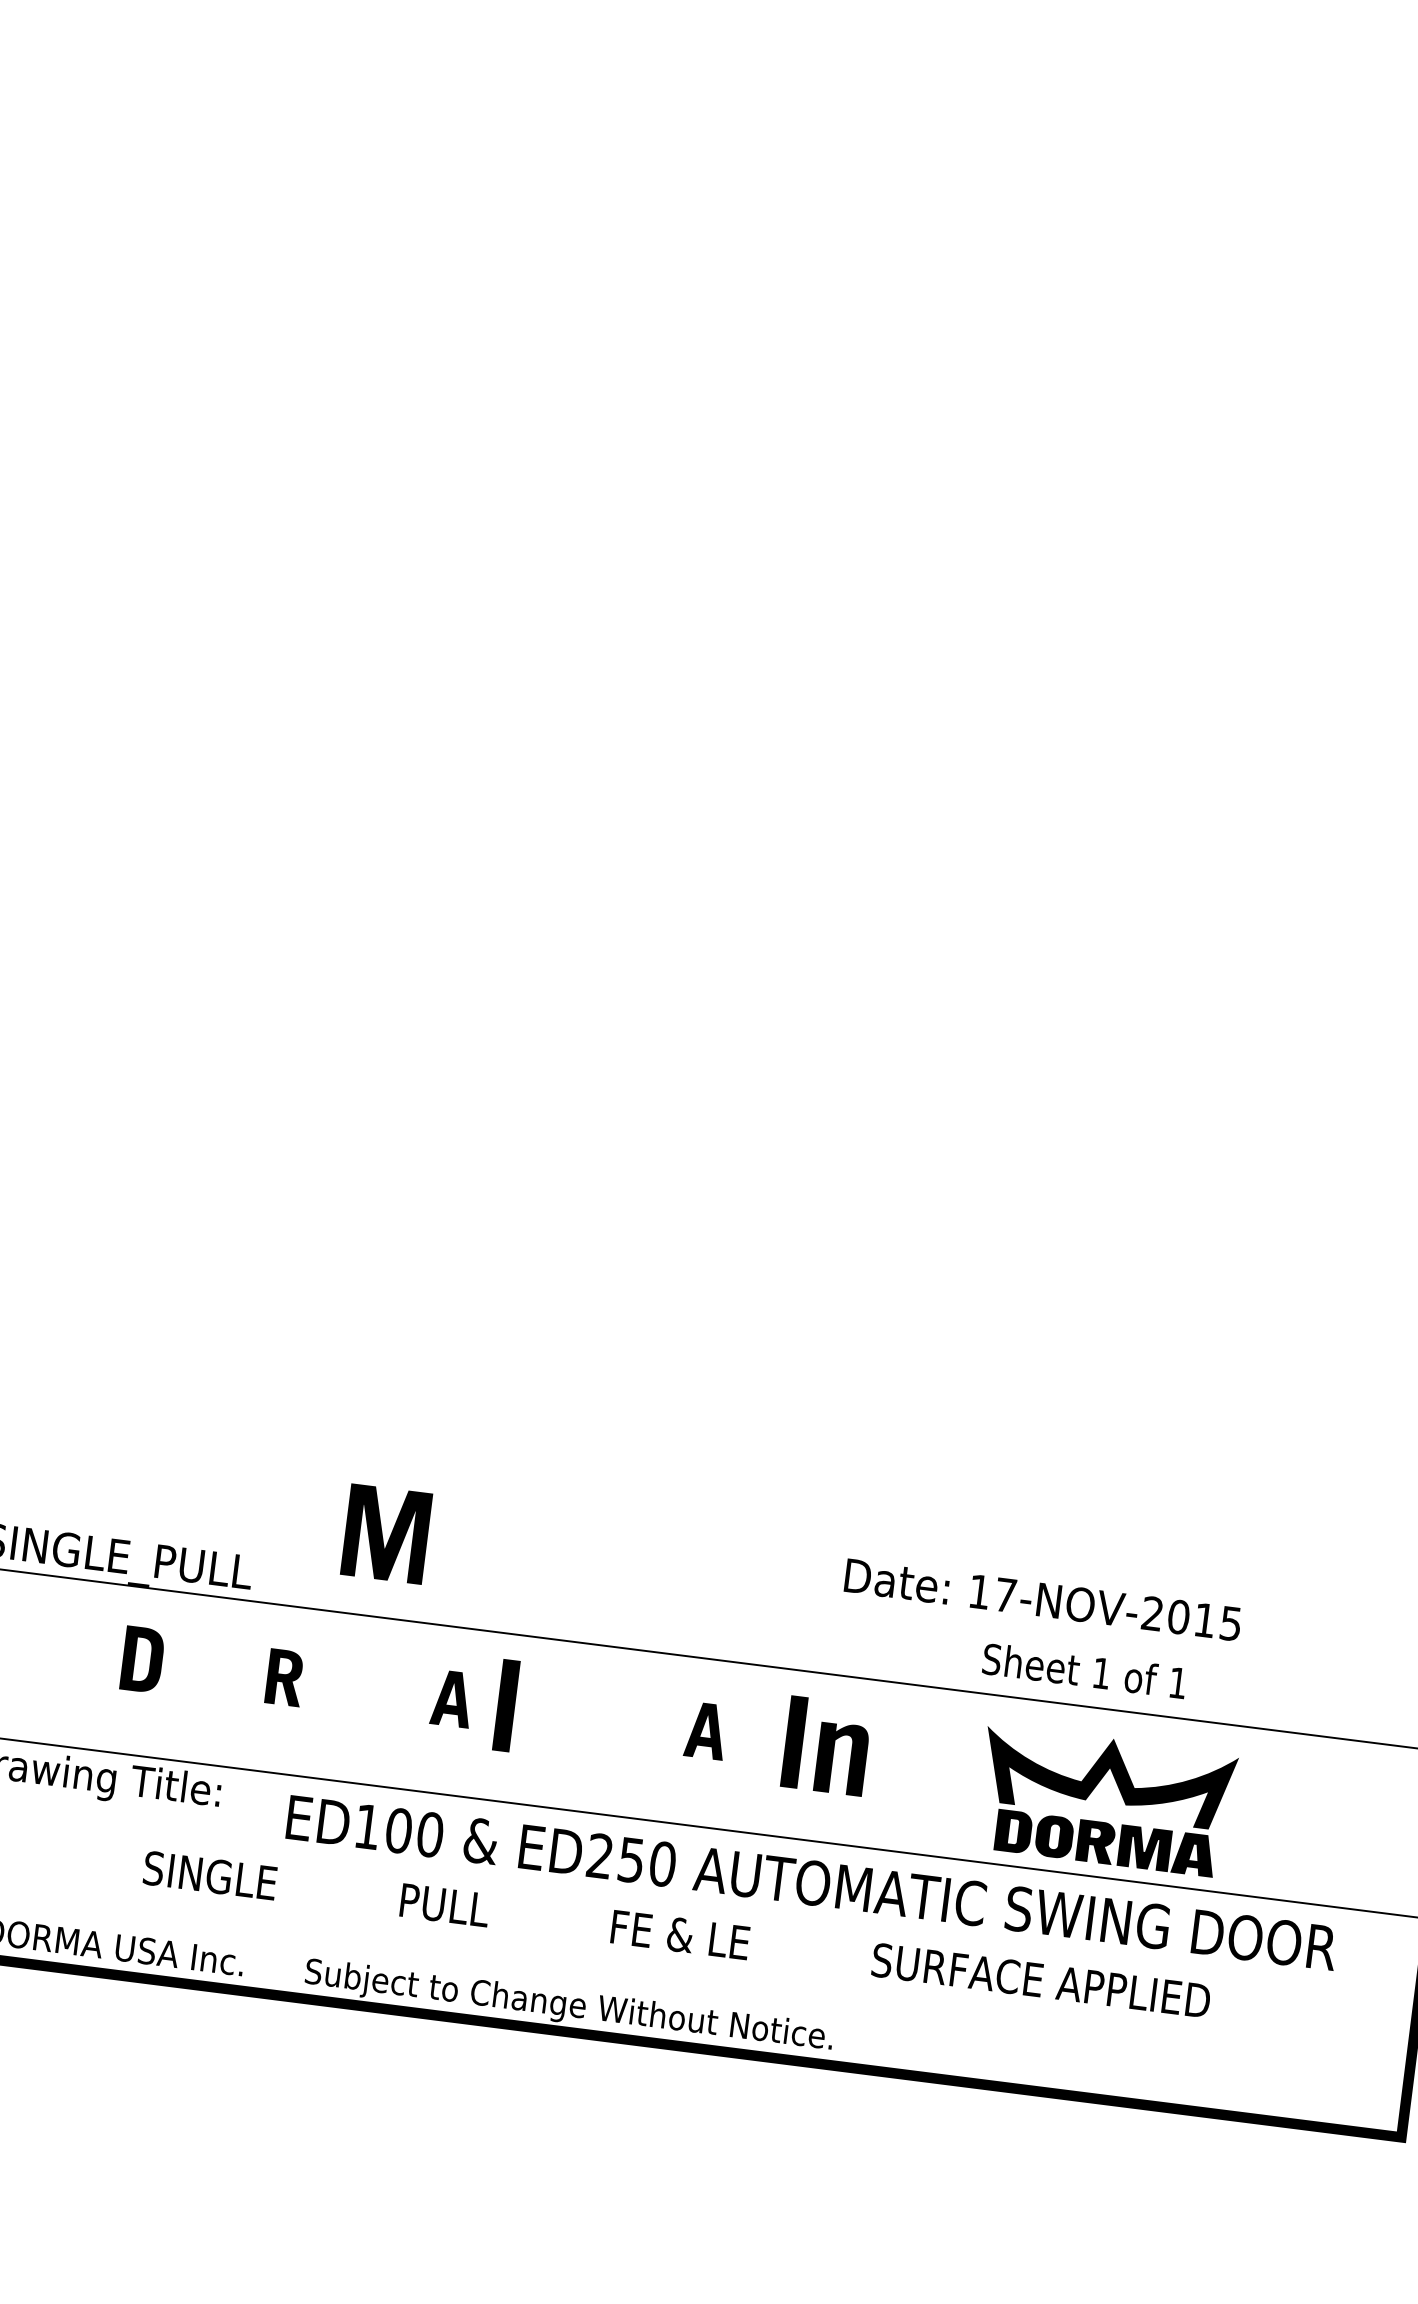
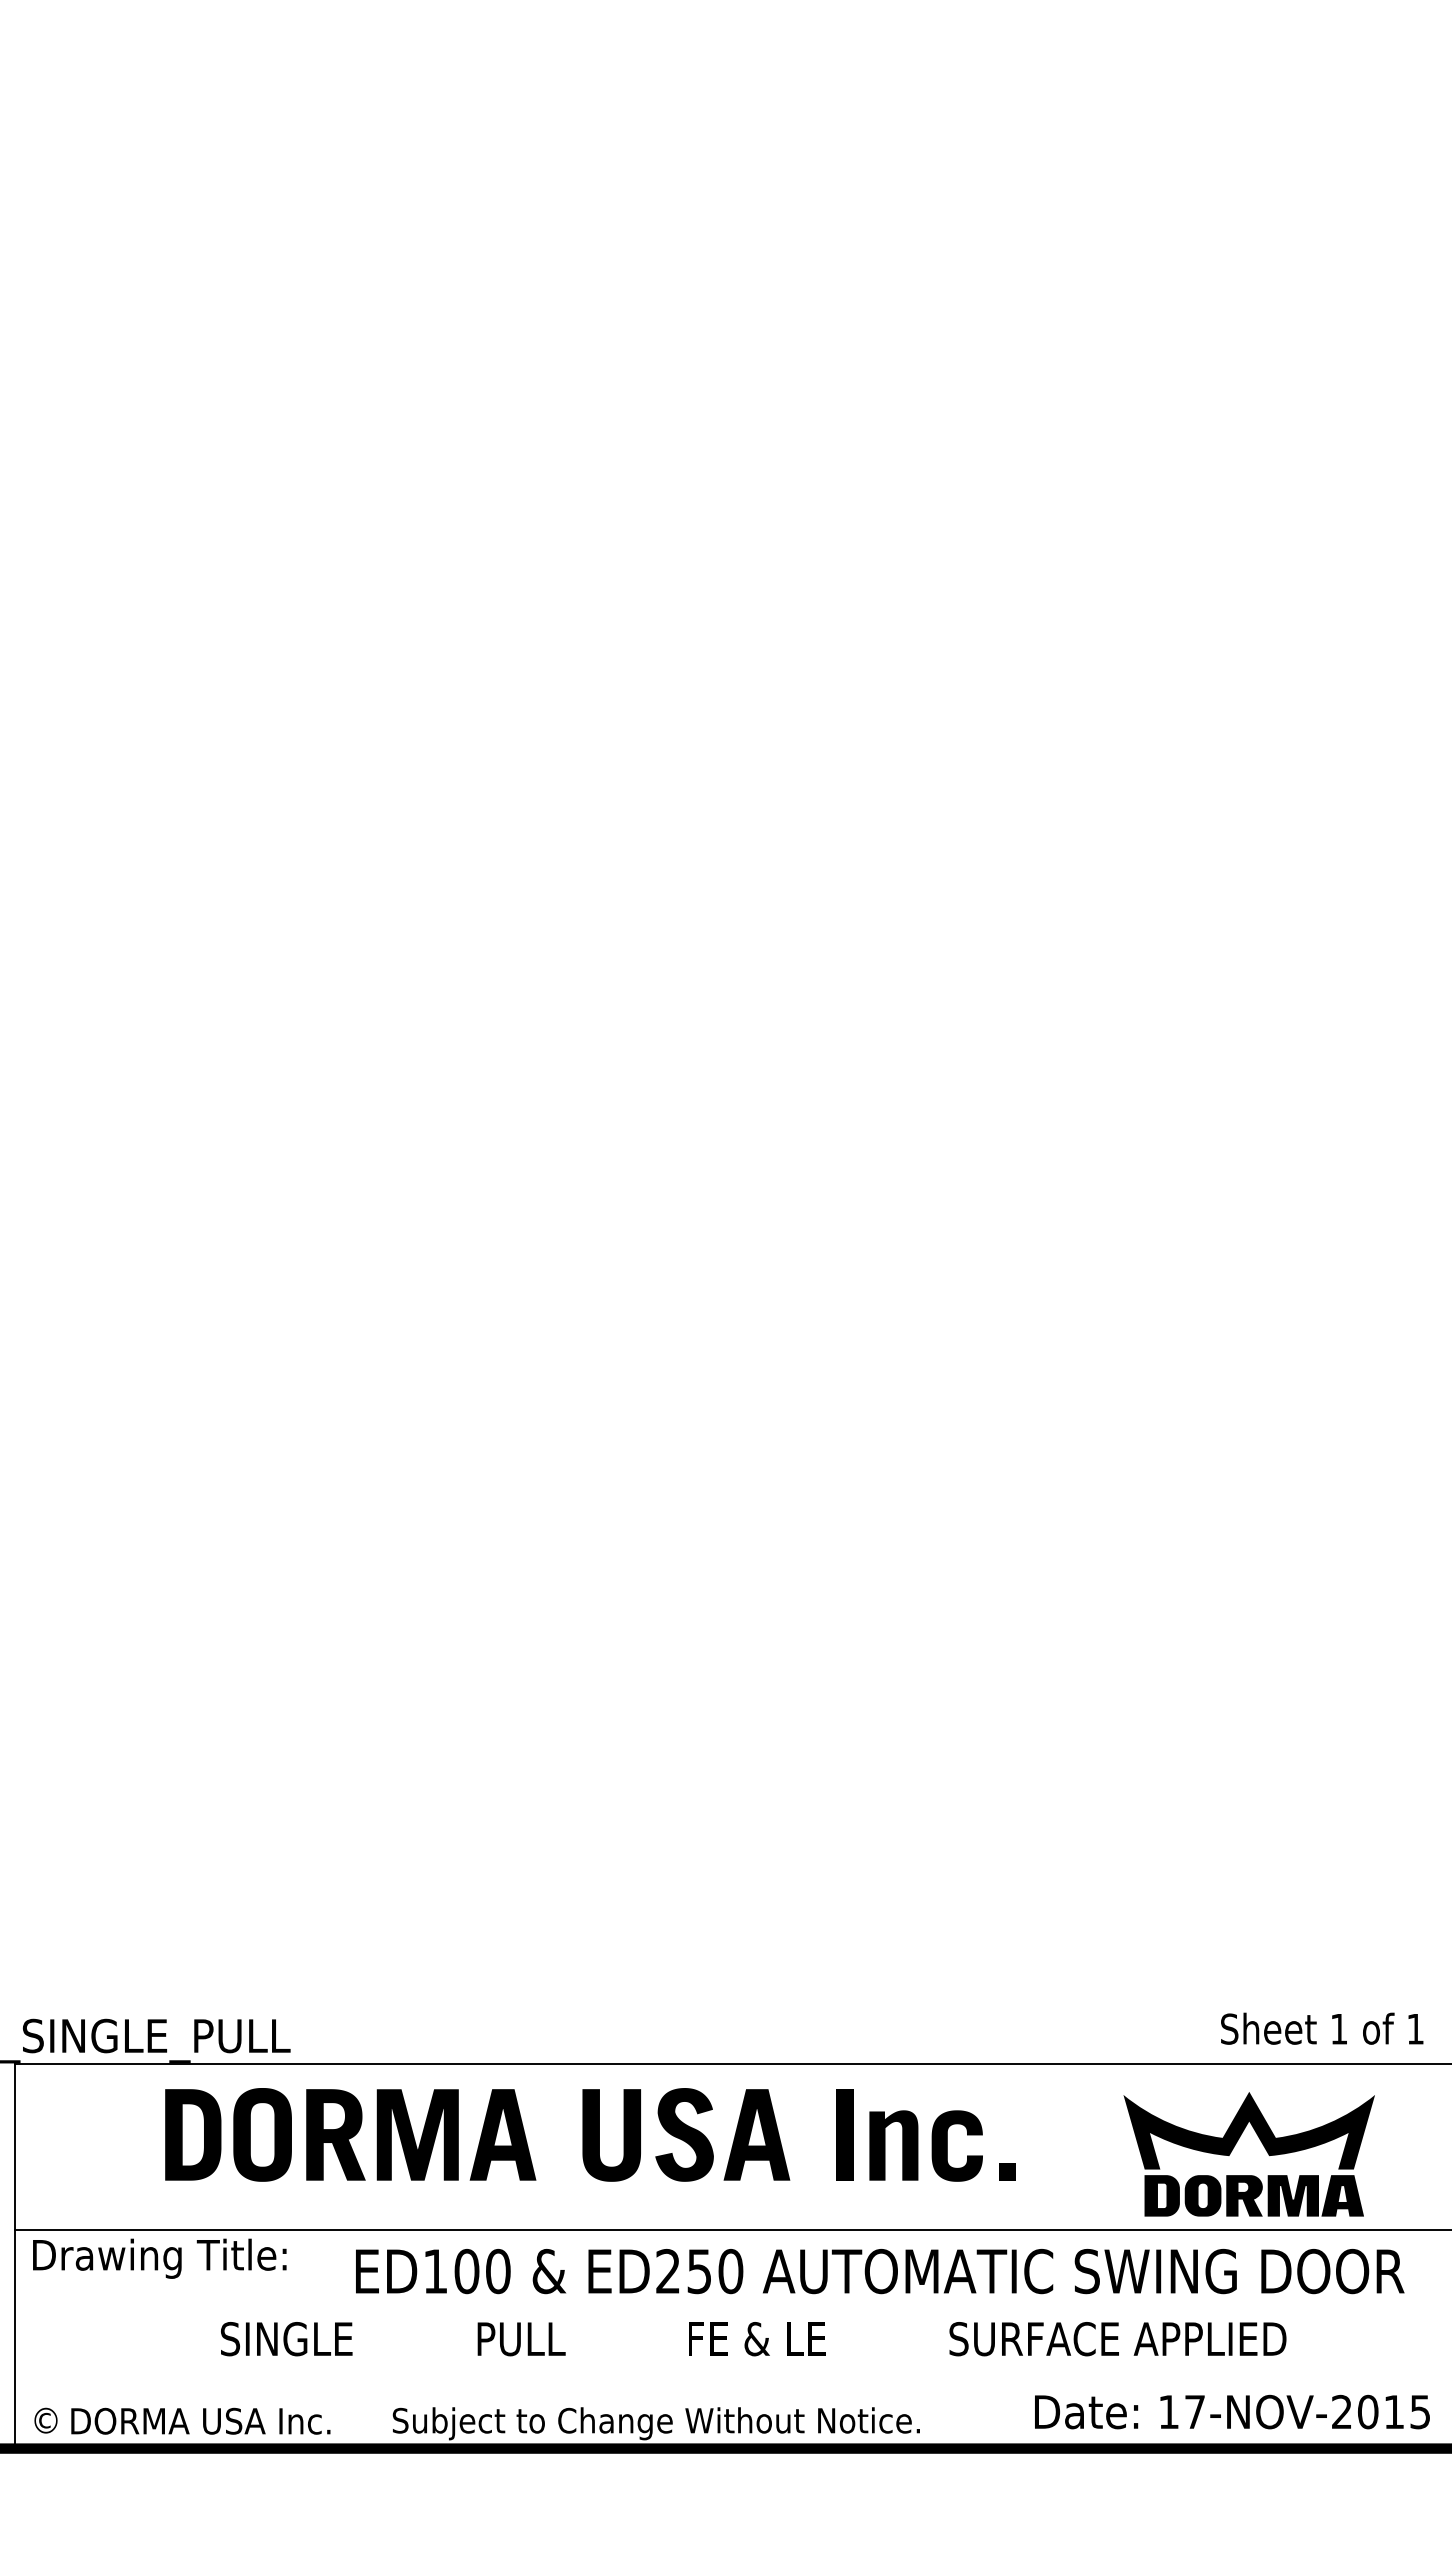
part: (386, 1533) -> (417, 2134), moved
text: (1043, 1599) -> (1232, 2411), moved
part: (142, 1659) -> (193, 2134), size x1.43
part: (211, 1668) -> (262, 2134), added
text: (1085, 1670) -> (1322, 2028), moved
part: (284, 1677) -> (335, 2134), size x1.67
part: (451, 1698) -> (502, 2134), size x1.67
part: (505, 1705) -> (556, 2134), removed
fill: (560, 1713) -> (611, 2135), added
fill: (633, 1721) -> (684, 2134), added
part: (705, 1730) -> (756, 2134), size x1.67
fill: (905, 1766) -> (957, 2145), added
part: (1094, 1789) -> (1236, 2144), moved
fill: (952, 1799) -> (1007, 2171), added

